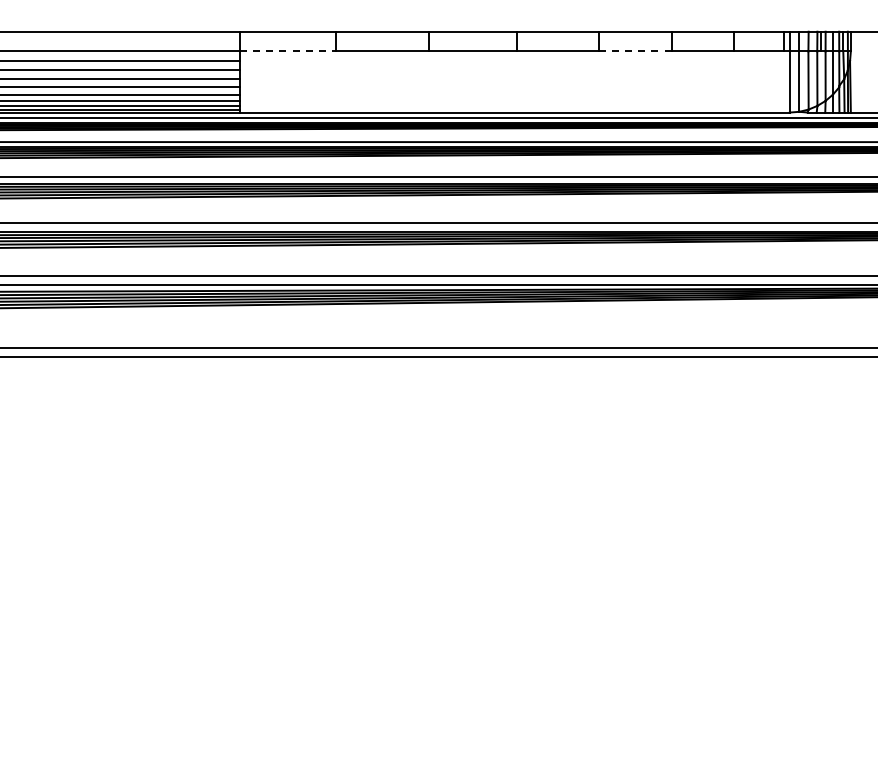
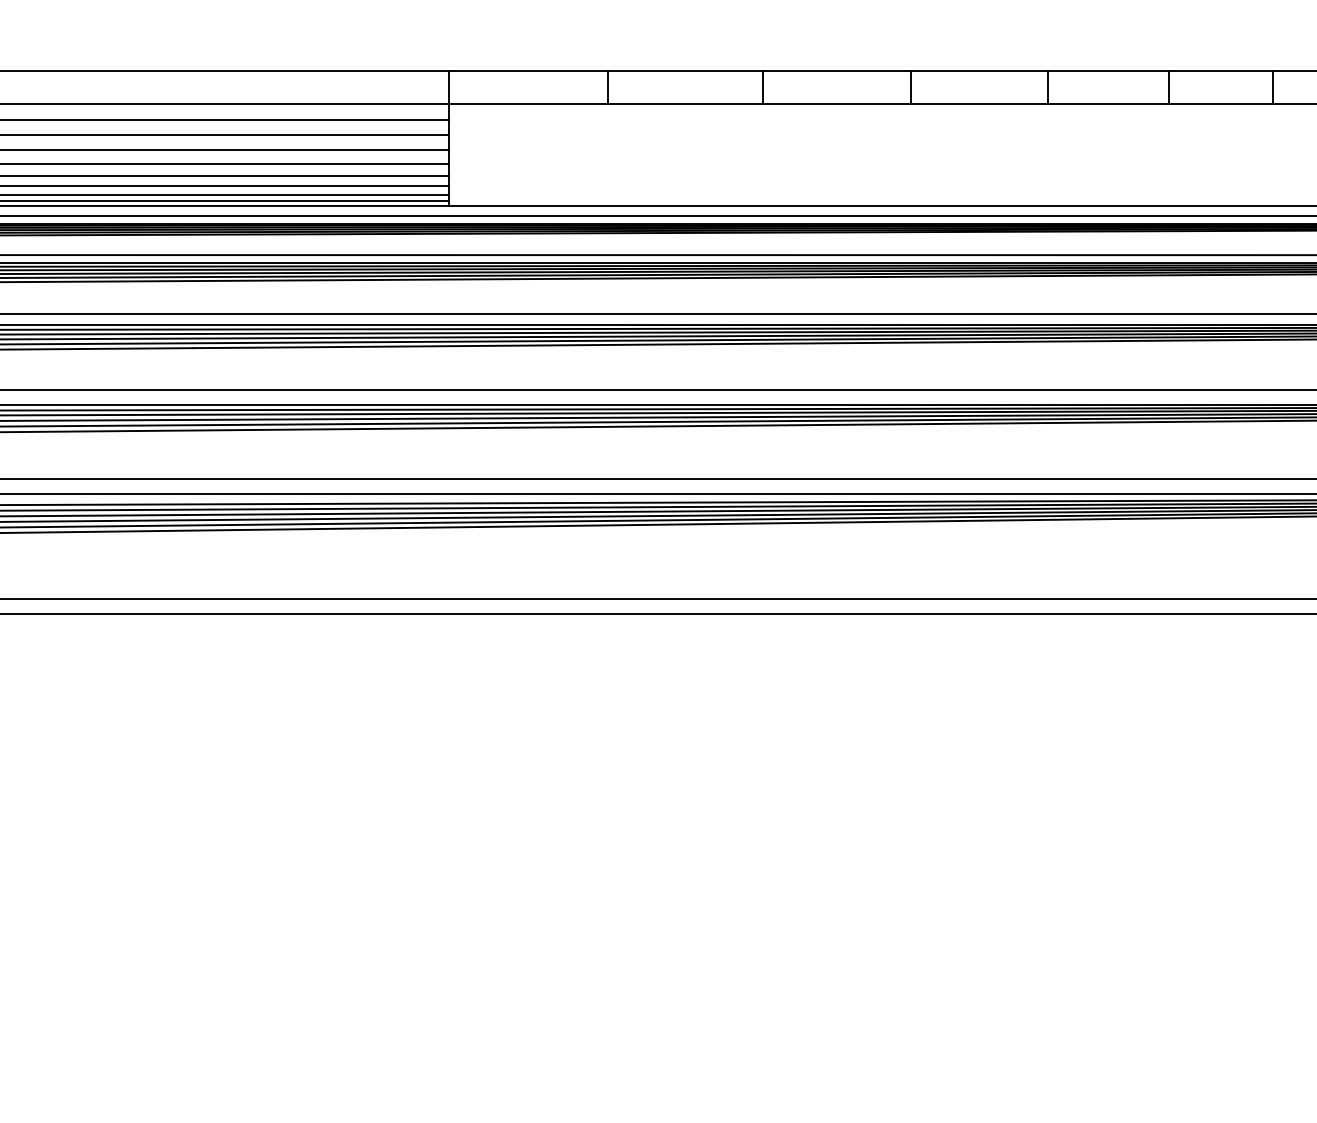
line: (287, 51) -> (527, 103), dashed -> solid
line: (636, 51) -> (1110, 103), dashed -> solid

